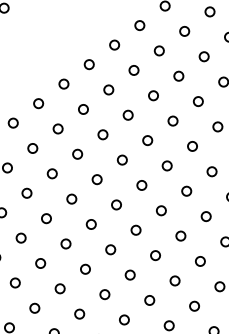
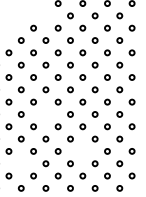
circle: (113, 44) -> (45, 15), removed
circle: (90, 224) -> (45, 114), removed
circle: (149, 300) -> (82, 151), removed
circle: (33, 307) -> (20, 163), removed

